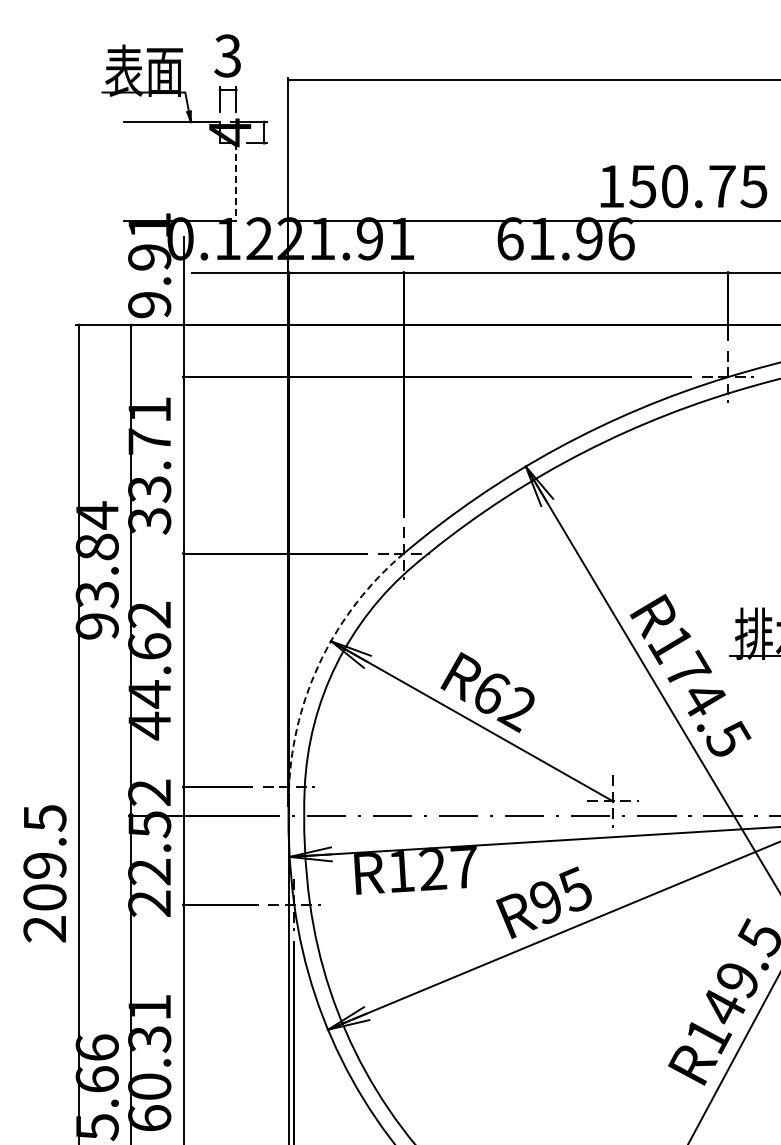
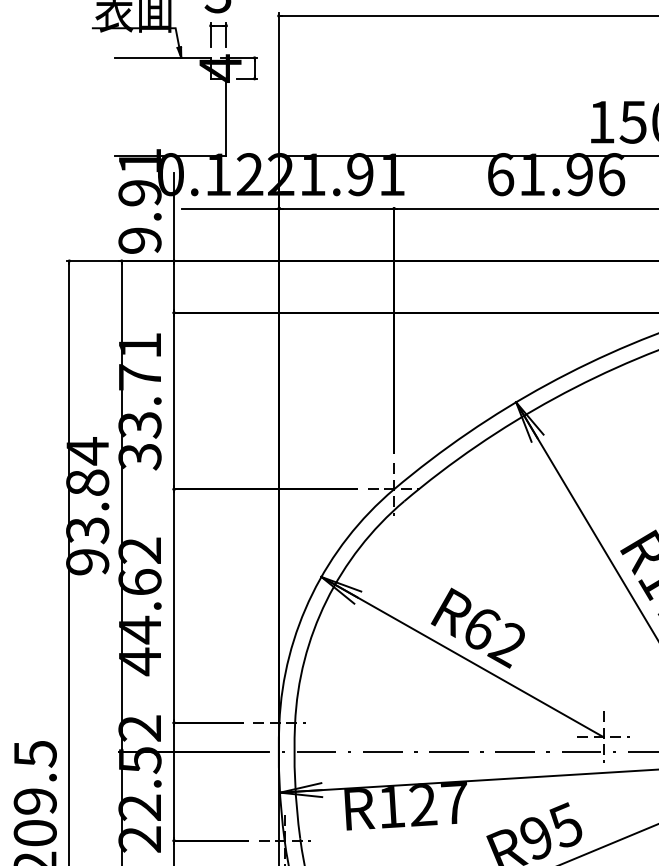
line: (236, 181) -> (226, 117), dashed -> solid
arc: (321, 658) -> (311, 594), dashed -> solid

